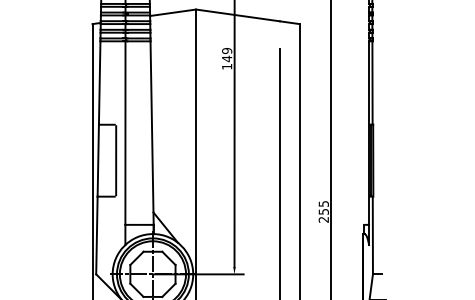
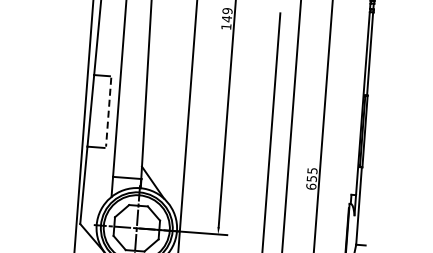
line: (116, 160) -> (109, 112), solid -> dashed
text: (323, 219) -> (311, 186), 255 -> 655

